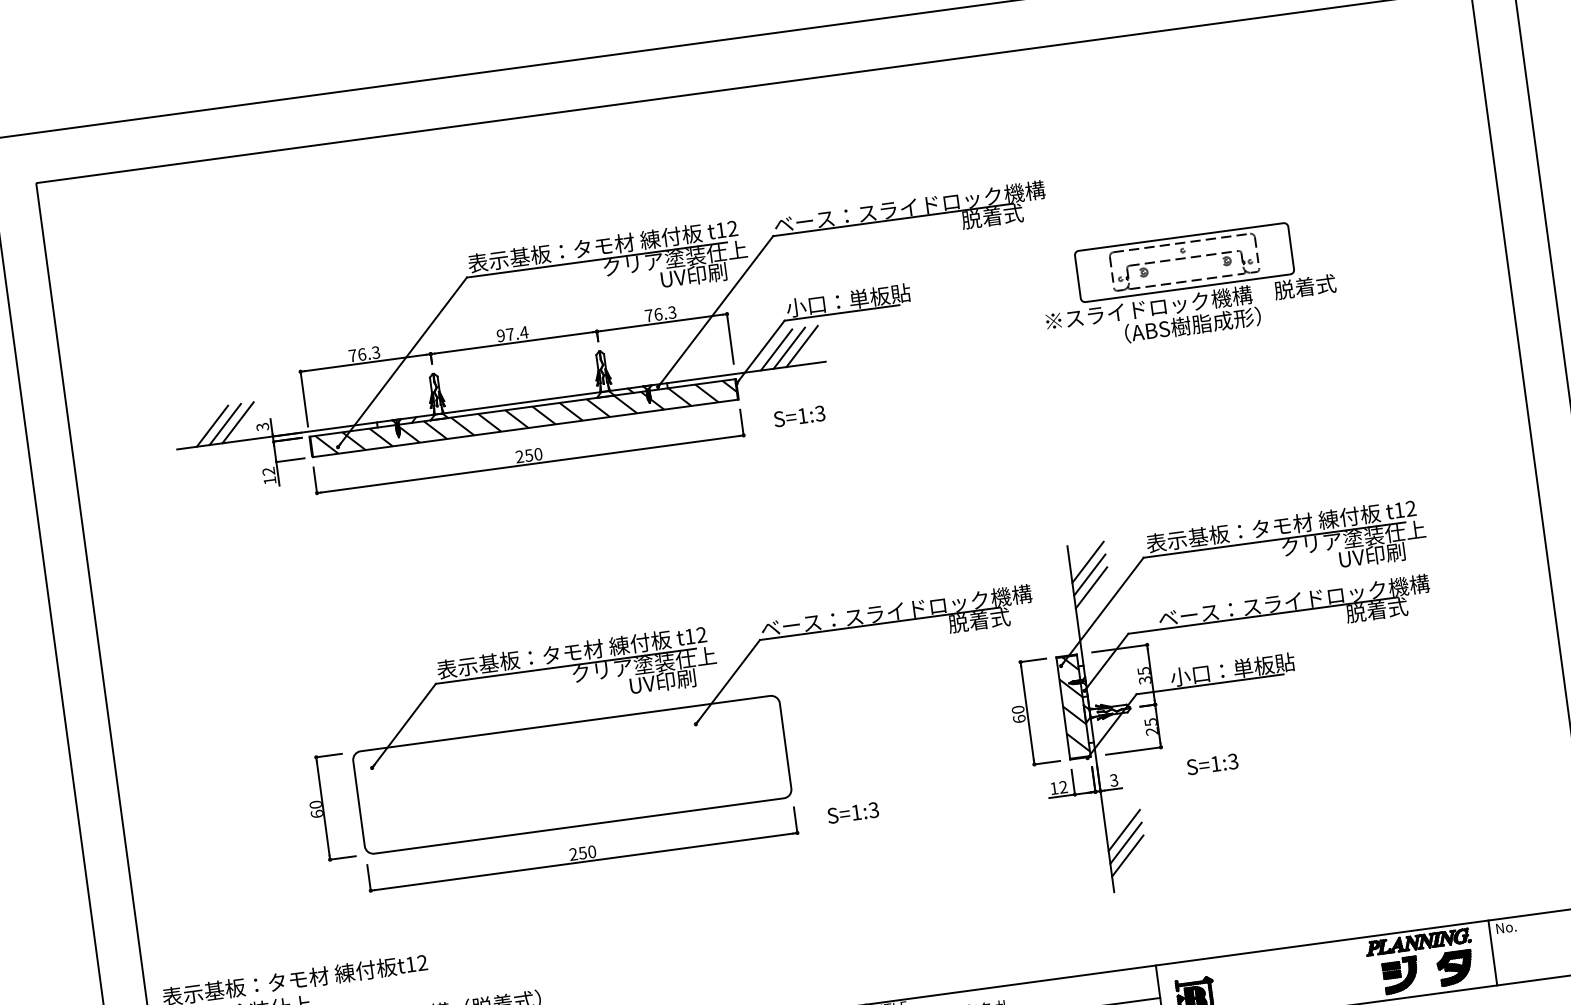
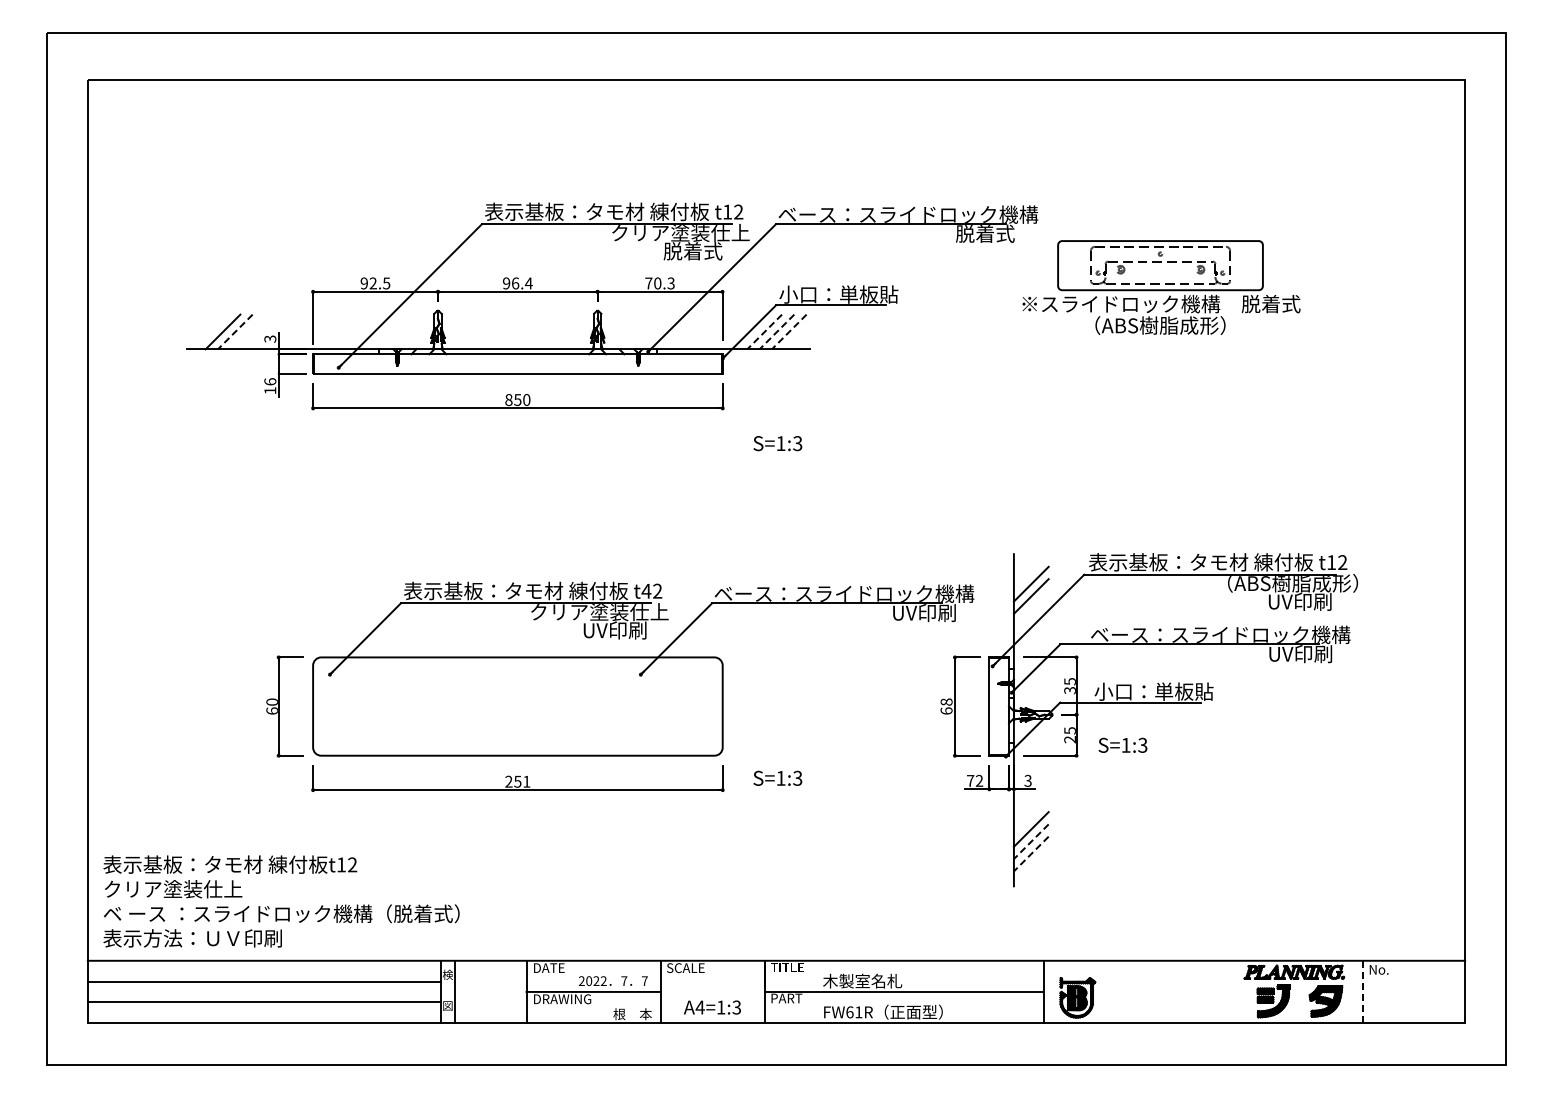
text: (693, 275) -> (695, 251), UV印刷 -> 脱着式
part: (1188, 285) -> (1161, 287), moved
text: (658, 314) -> (657, 283), 76.3 -> 70.3
text: (510, 334) -> (515, 283), 97.4 -> 96.4
line: (802, 346) -> (789, 332), solid -> dashed
line: (788, 348) -> (776, 332), solid -> dashed
line: (776, 350) -> (764, 332), solid -> dashed
text: (364, 354) -> (375, 283), 76.3 -> 92.5
text: (799, 416) -> (777, 443), moved
hatch: (525, 417) -> (519, 363), removed
line: (237, 422) -> (247, 331), removed
line: (225, 425) -> (235, 332), solid -> dashed
text: (519, 457) -> (508, 400), 250 -> 850
text: (268, 471) -> (270, 381), 12 -> 16
text: (1356, 538) -> (1287, 583), クリア塗装仕上 -> （ABS樹脂成形）
line: (1087, 561) -> (1030, 571), removed
text: (1379, 609) -> (1300, 653), 脱着式 -> UV印刷
text: (981, 619) -> (923, 612), 脱着式 -> UV印刷
text: (690, 636) -> (646, 591), t12 -> t42
hatch: (1073, 704) -> (999, 704), removed
text: (1017, 709) -> (946, 701), 60 -> 68
text: (1211, 763) -> (1122, 744), moved
text: (1054, 788) -> (970, 780), 12 -> 72
line: (1126, 843) -> (1031, 841), solid -> dashed
text: (591, 851) -> (526, 781), 250 -> 251
line: (1128, 856) -> (1031, 854), solid -> dashed
line: (1493, 952) -> (1363, 991), solid -> dashed

